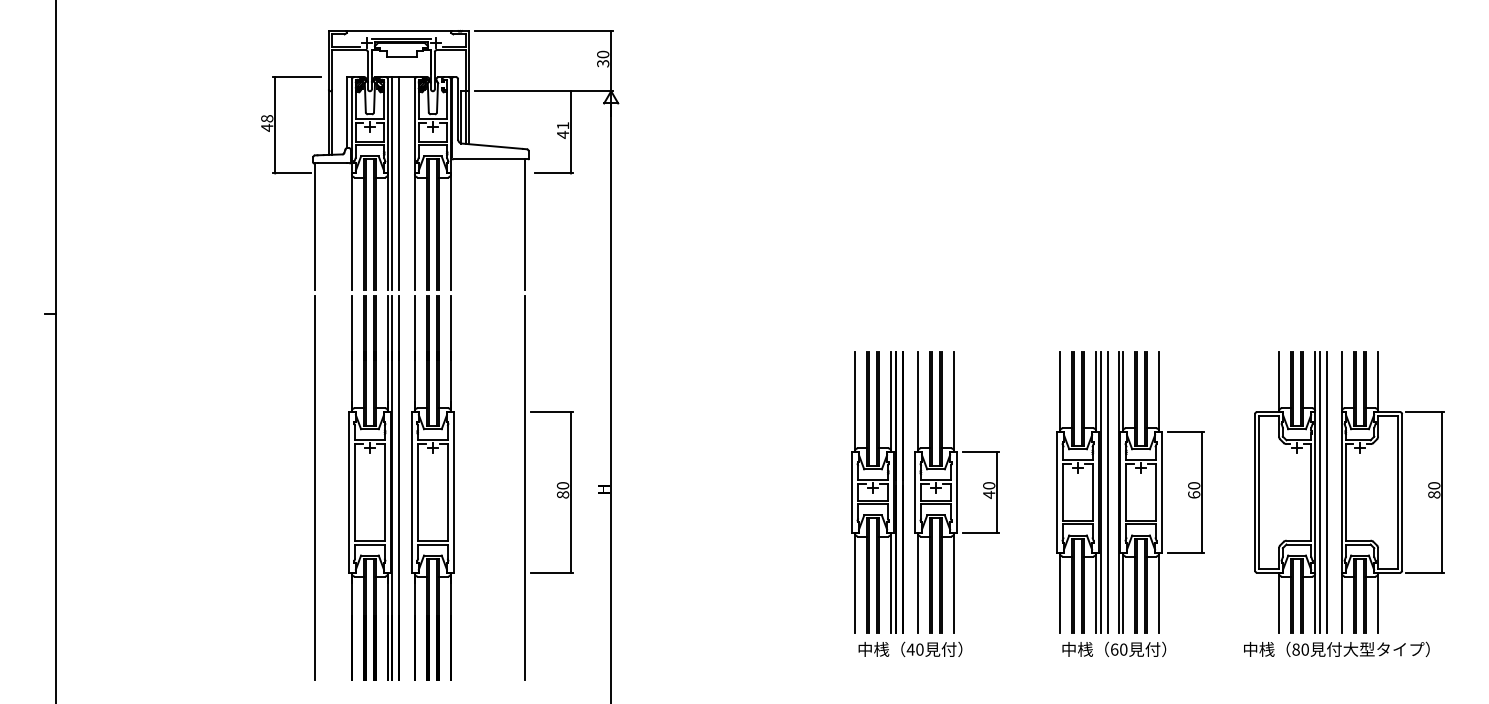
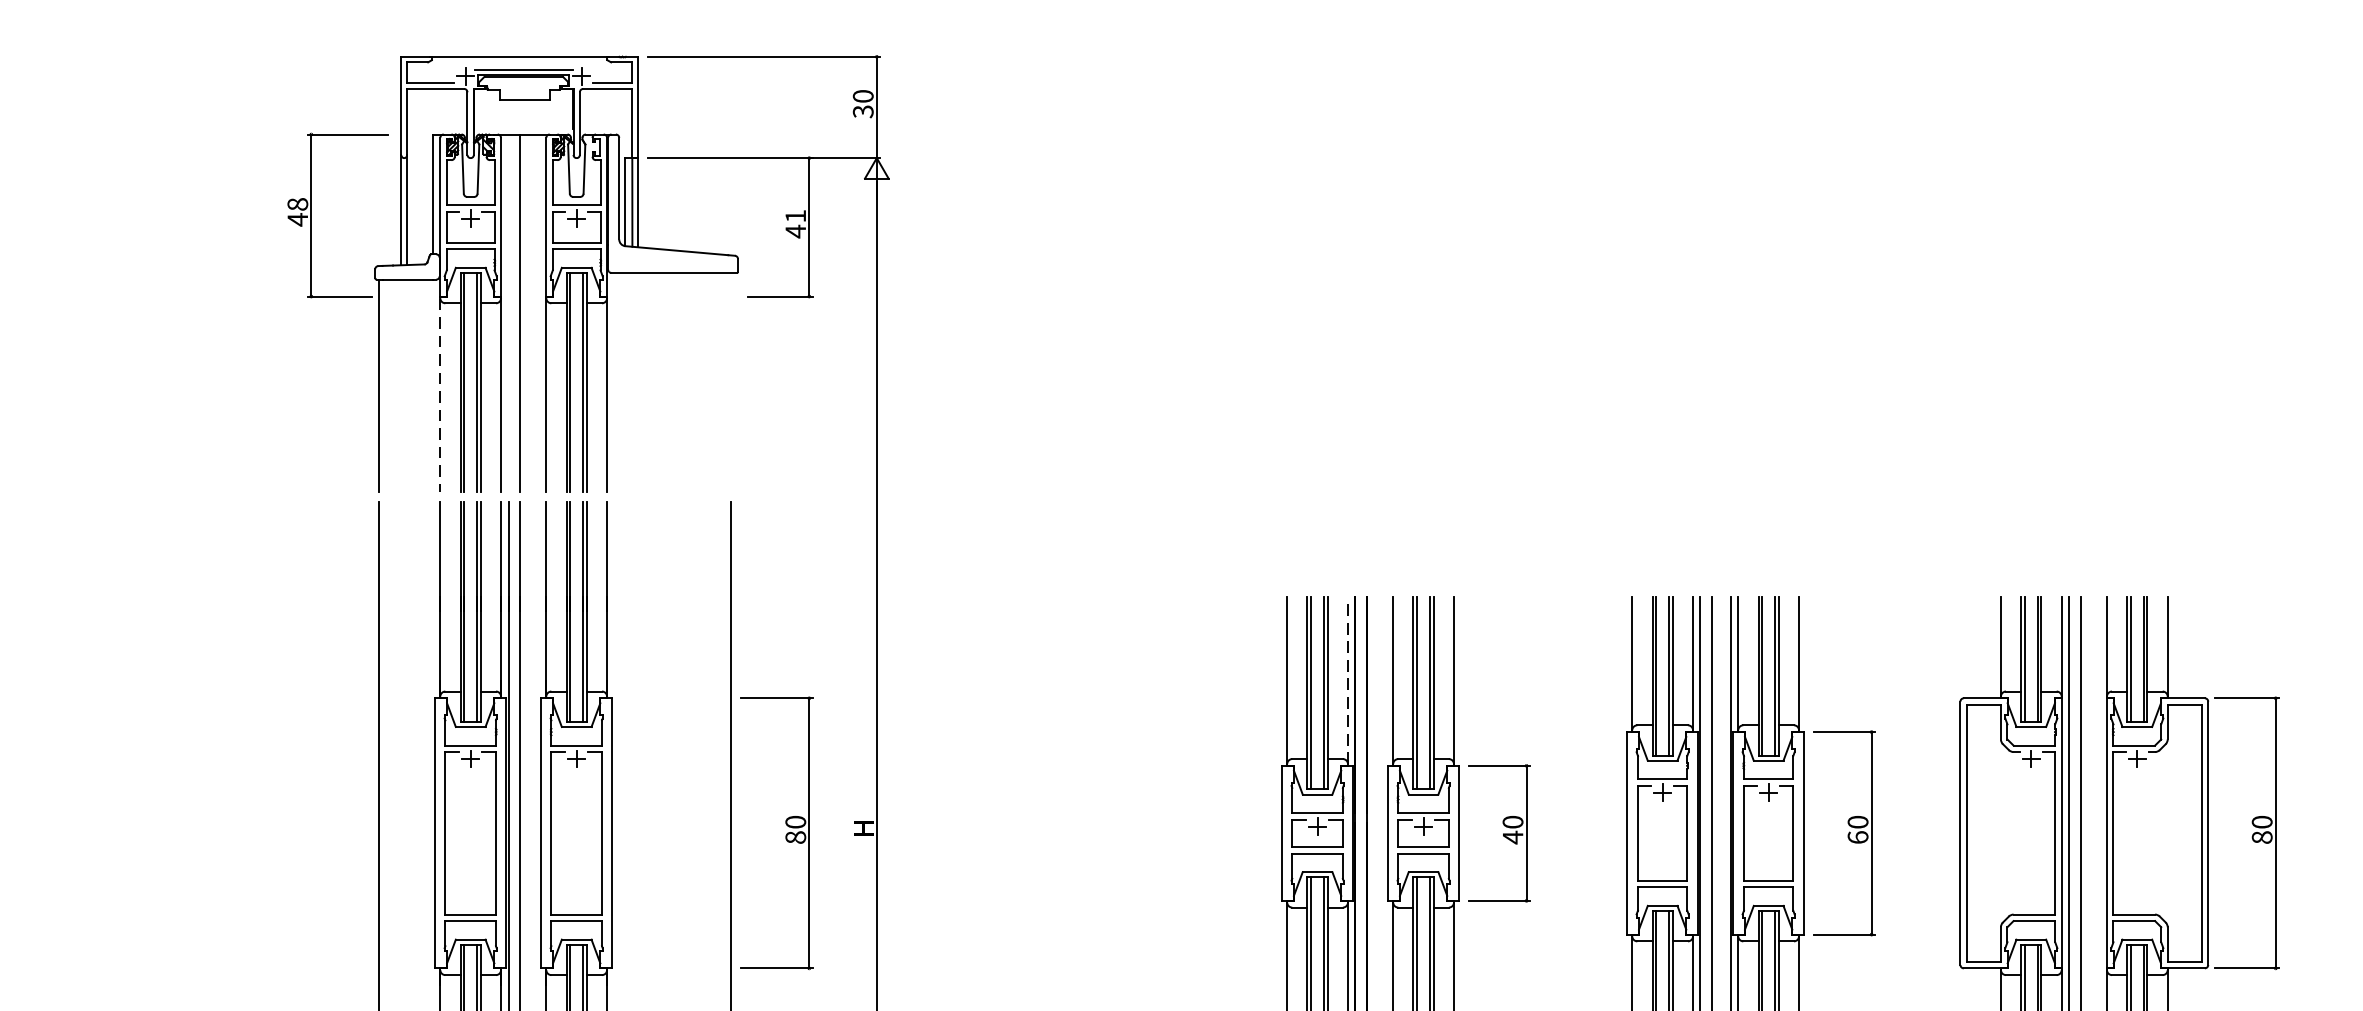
line: (392, 183) -> (508, 313), removed
line: (524, 224) -> (730, 382), removed
line: (351, 232) -> (439, 395), solid -> dashed
line: (891, 401) -> (1348, 680), solid -> dashed

